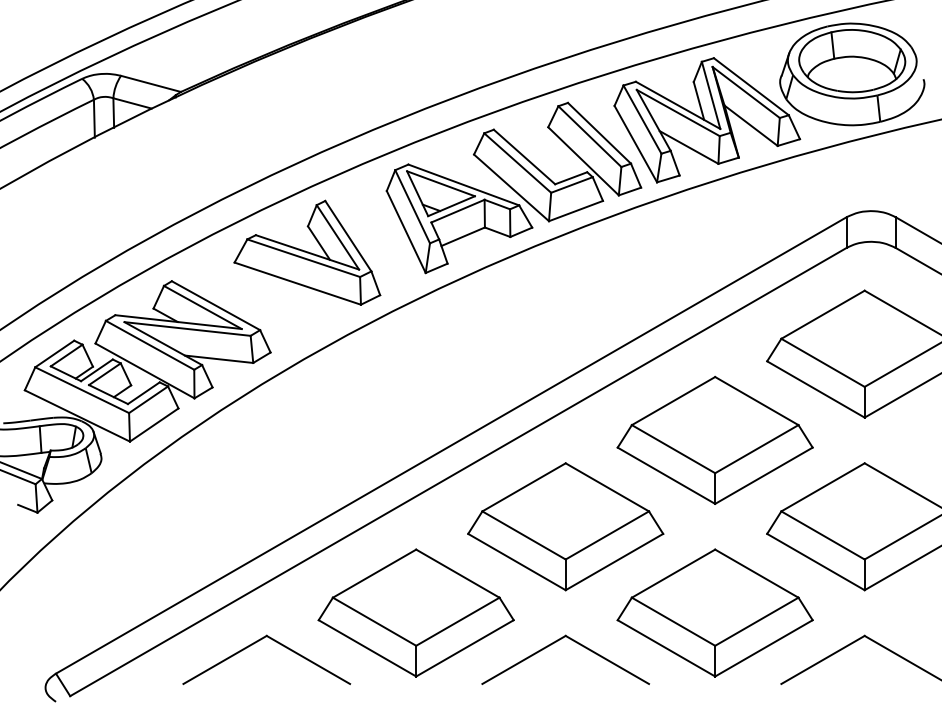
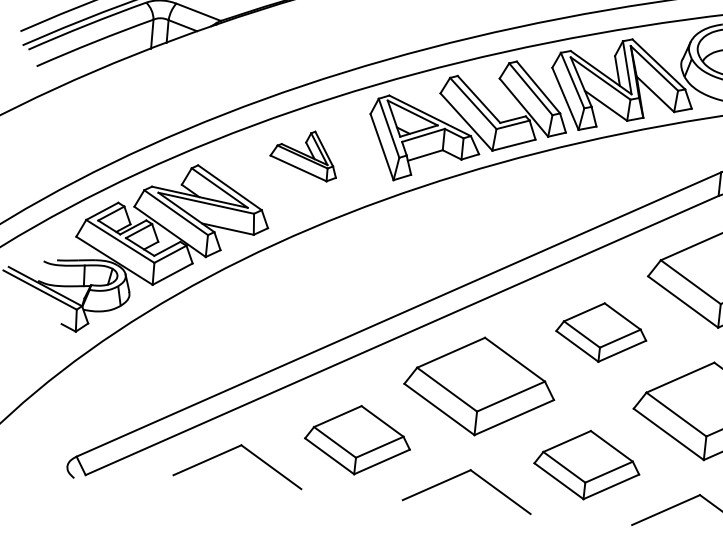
part: (307, 252) -> (304, 154), size x0.6
part: (714, 439) -> (601, 331), size x0.6
part: (415, 612) -> (357, 439), size x0.7
part: (714, 612) -> (586, 464), size x0.7

